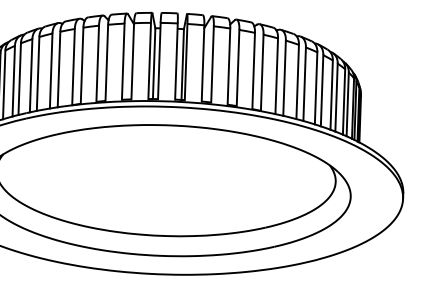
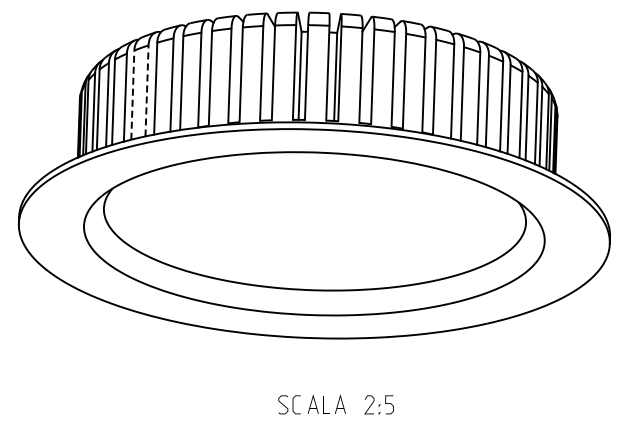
line: (31, 75) -> (147, 90), solid -> dashed
line: (19, 79) -> (132, 95), solid -> dashed

